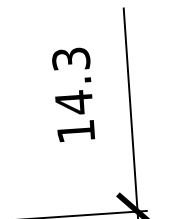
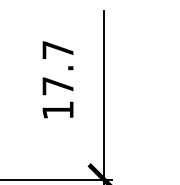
text: (71, 81) -> (57, 68), 14.3 -> 17.7

